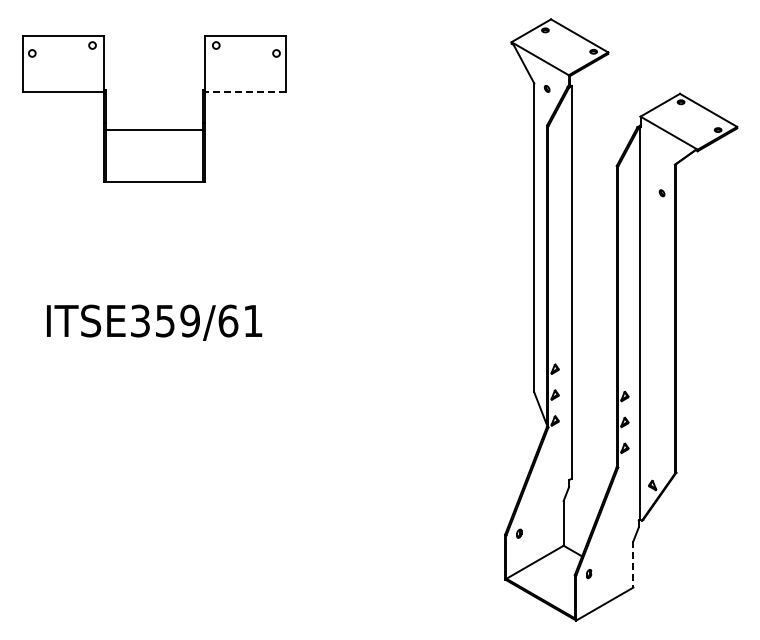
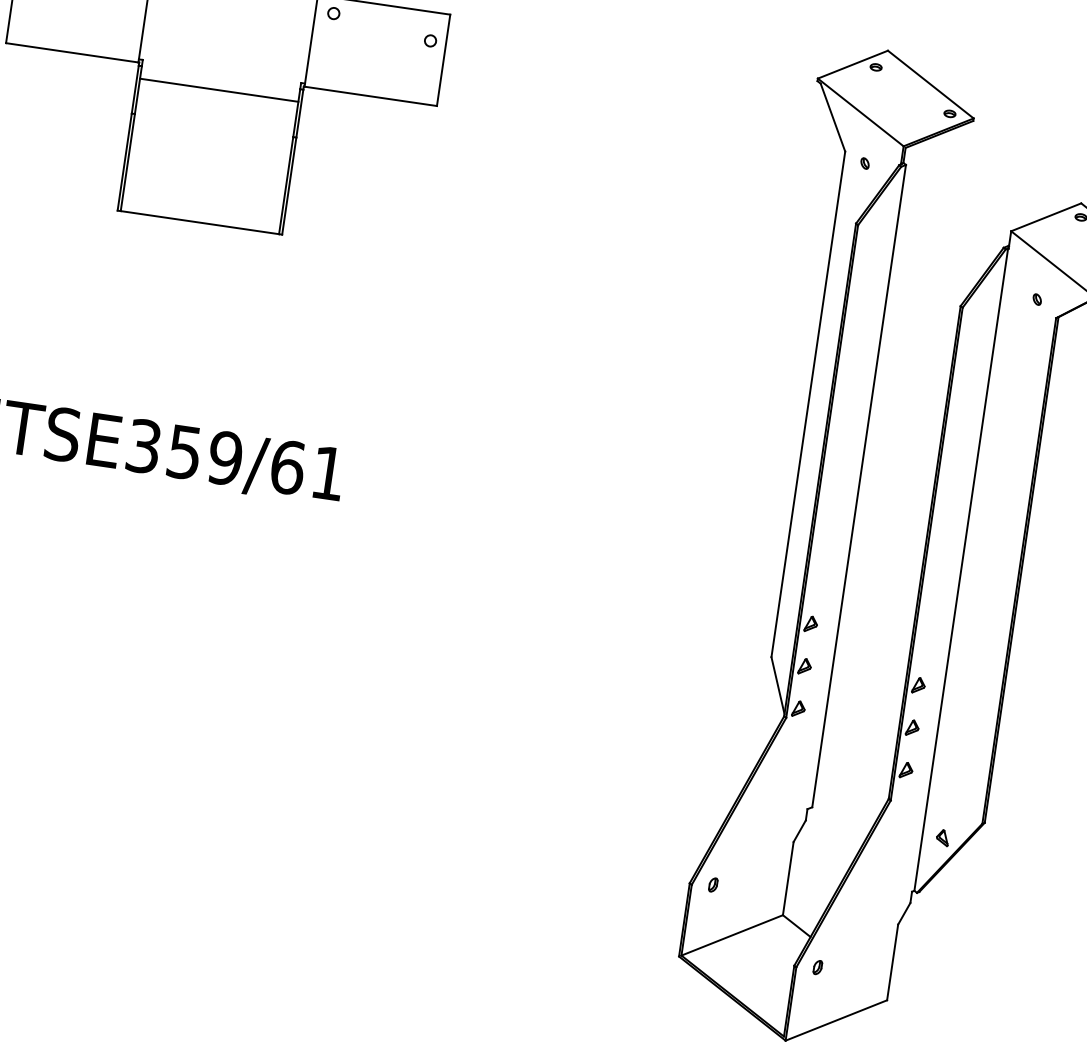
line: (245, 91) -> (370, 95), dashed -> solid
line: (154, 130) -> (219, 90), moved
part: (661, 193) -> (1036, 299), moved
line: (633, 564) -> (892, 962), dashed -> solid

